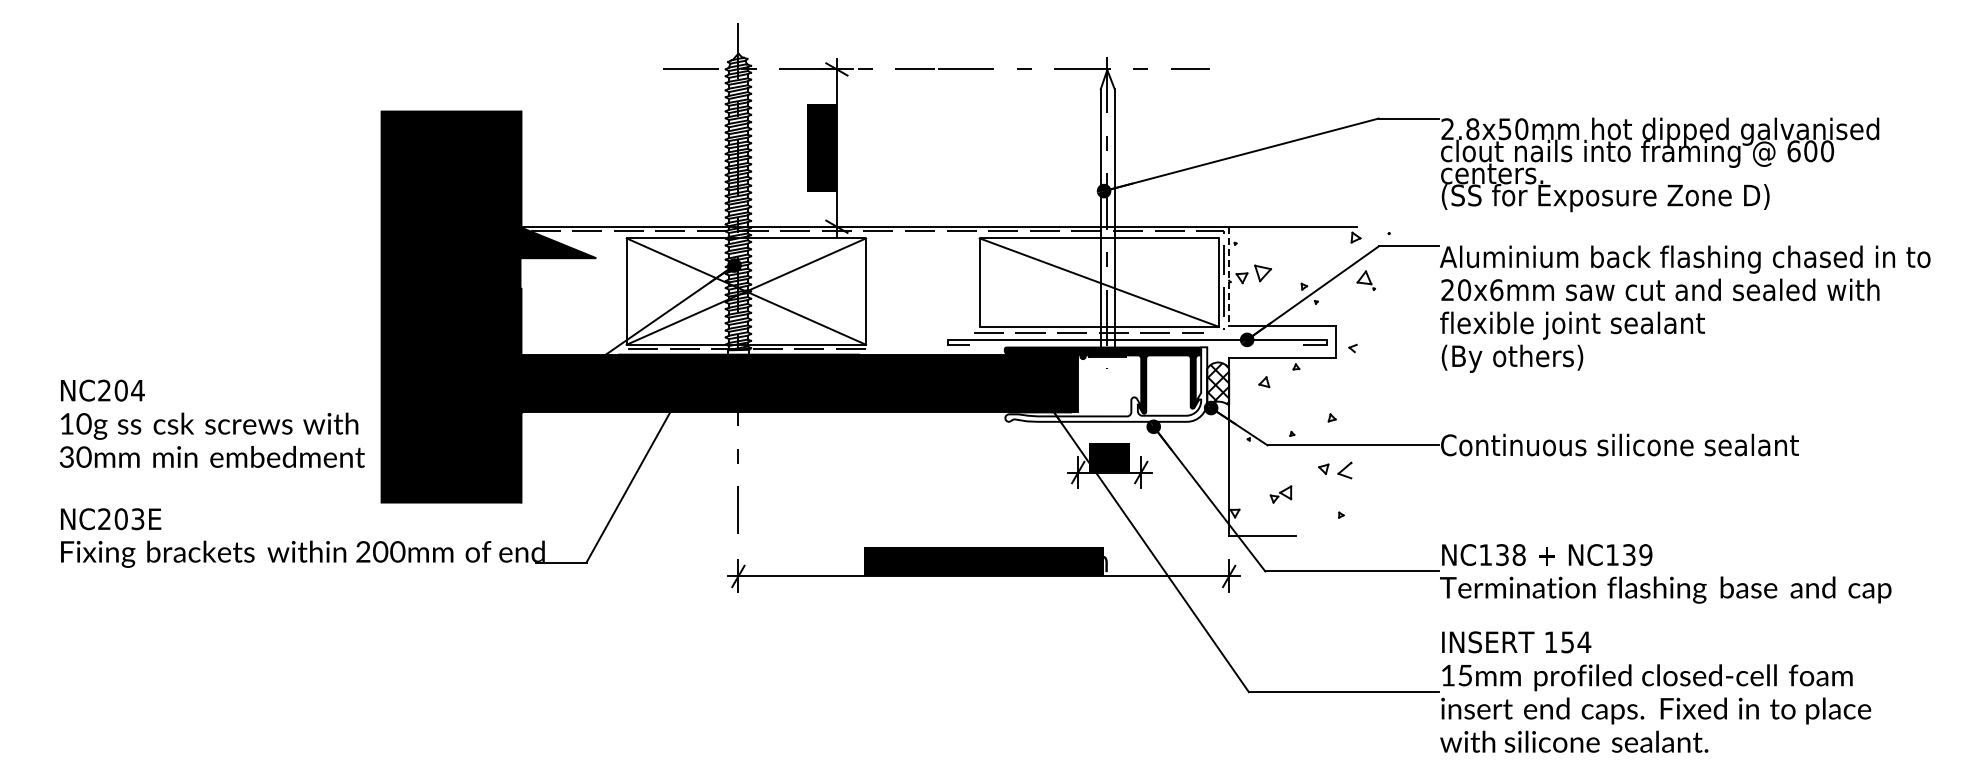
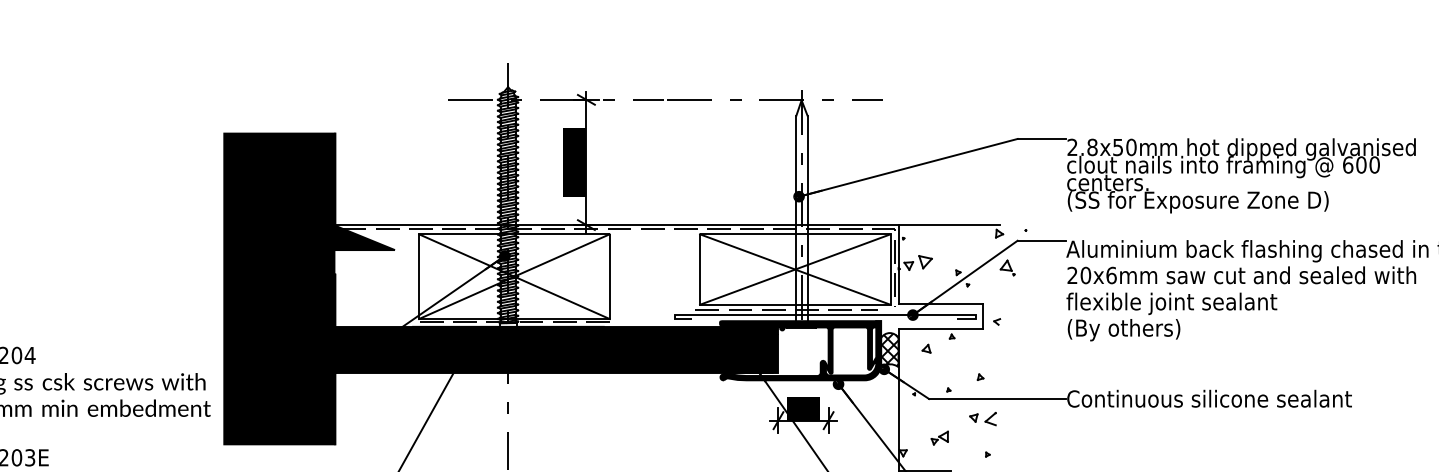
line: (1229, 276) -> (898, 264), dashed -> solid
line: (1099, 282) -> (795, 269), added
fill: (1106, 384) -> (800, 350), added

